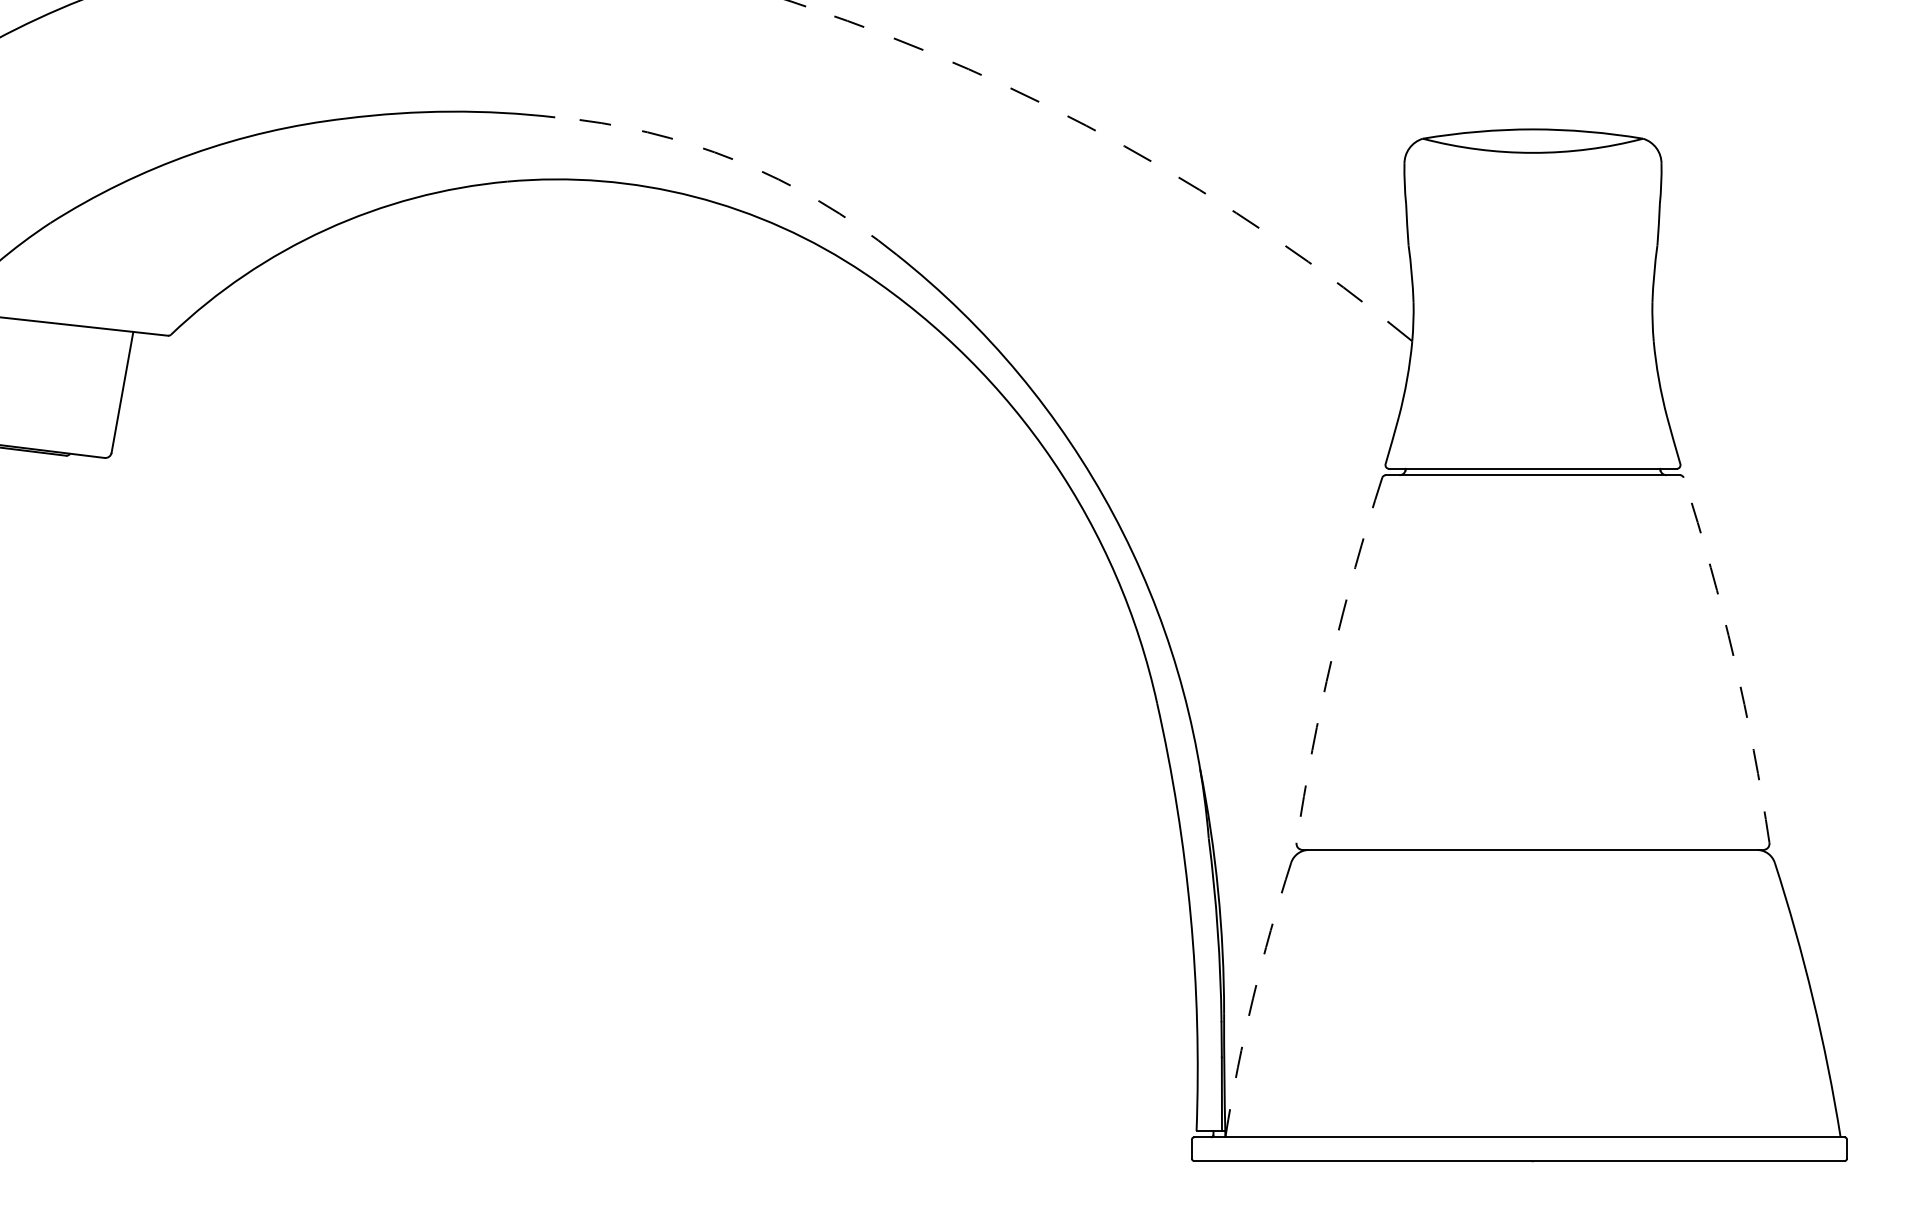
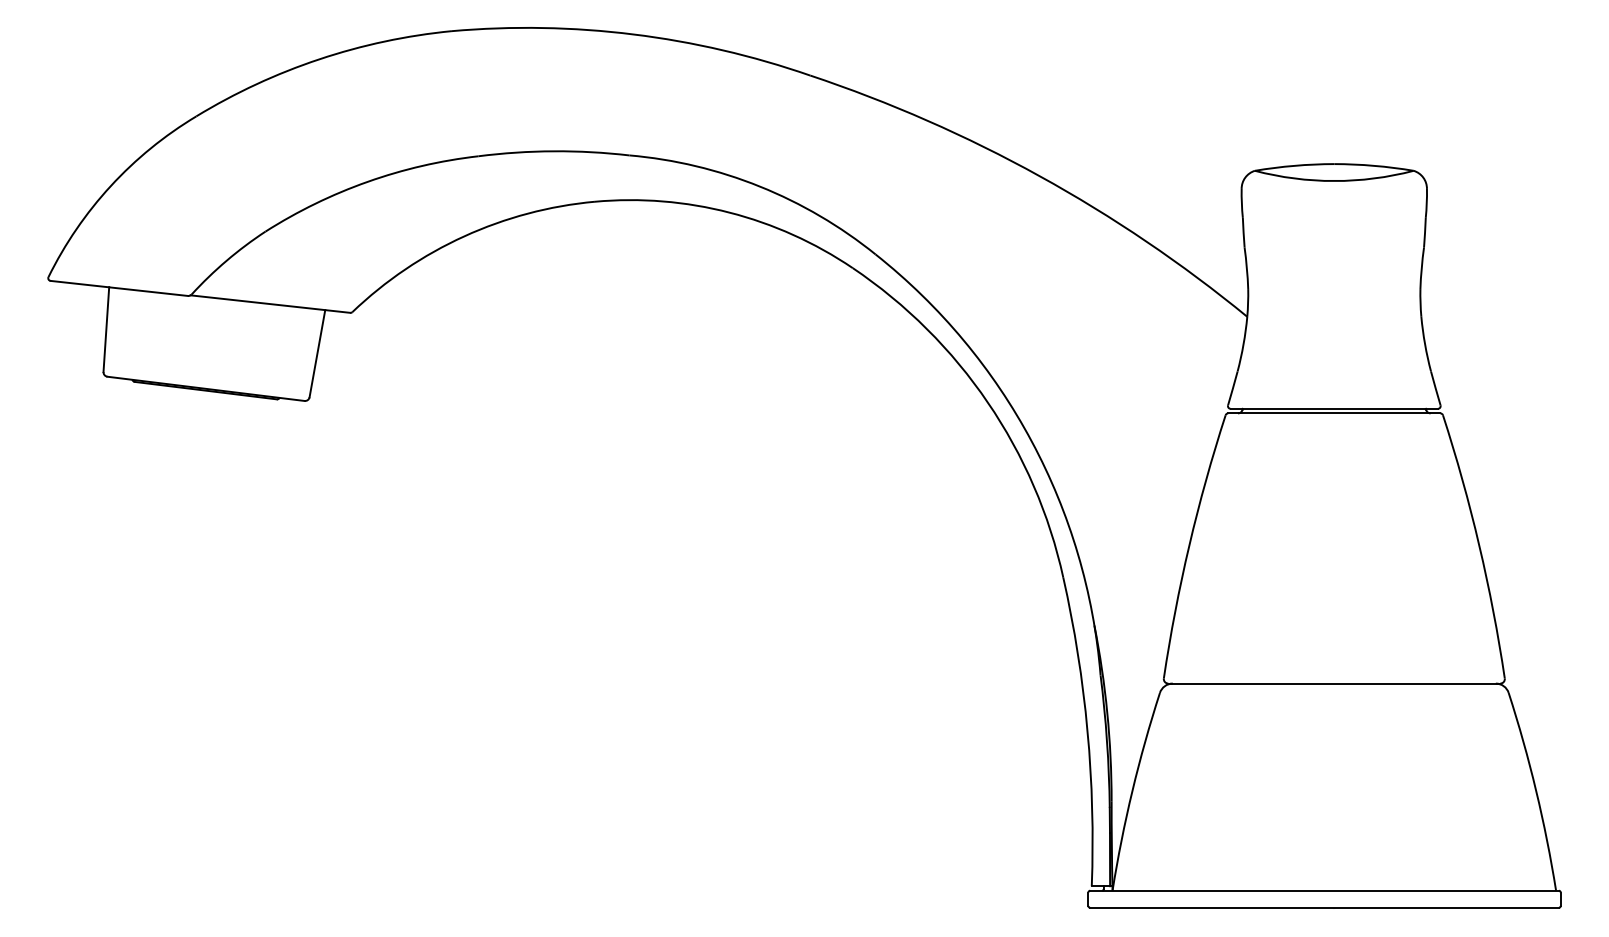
arc: (1124, 146) -> (1039, 176), dashed -> solid
arc: (735, 160) -> (759, 186), dashed -> solid
arc: (1332, 658) -> (1189, 545), dashed -> solid
arc: (1734, 658) -> (1479, 545), dashed -> solid
arc: (1253, 998) -> (1132, 790), dashed -> solid

